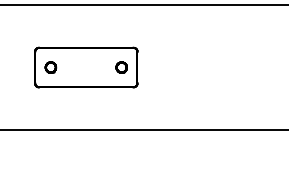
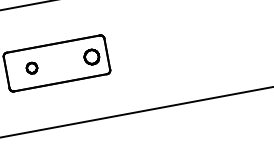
part: (50, 67) -> (31, 68), moved
part: (121, 67) -> (91, 56), size x1.4

